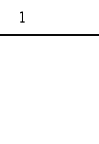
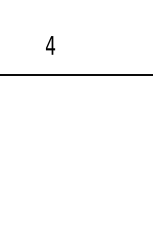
text: (21, 16) -> (49, 44), 1 -> 4

